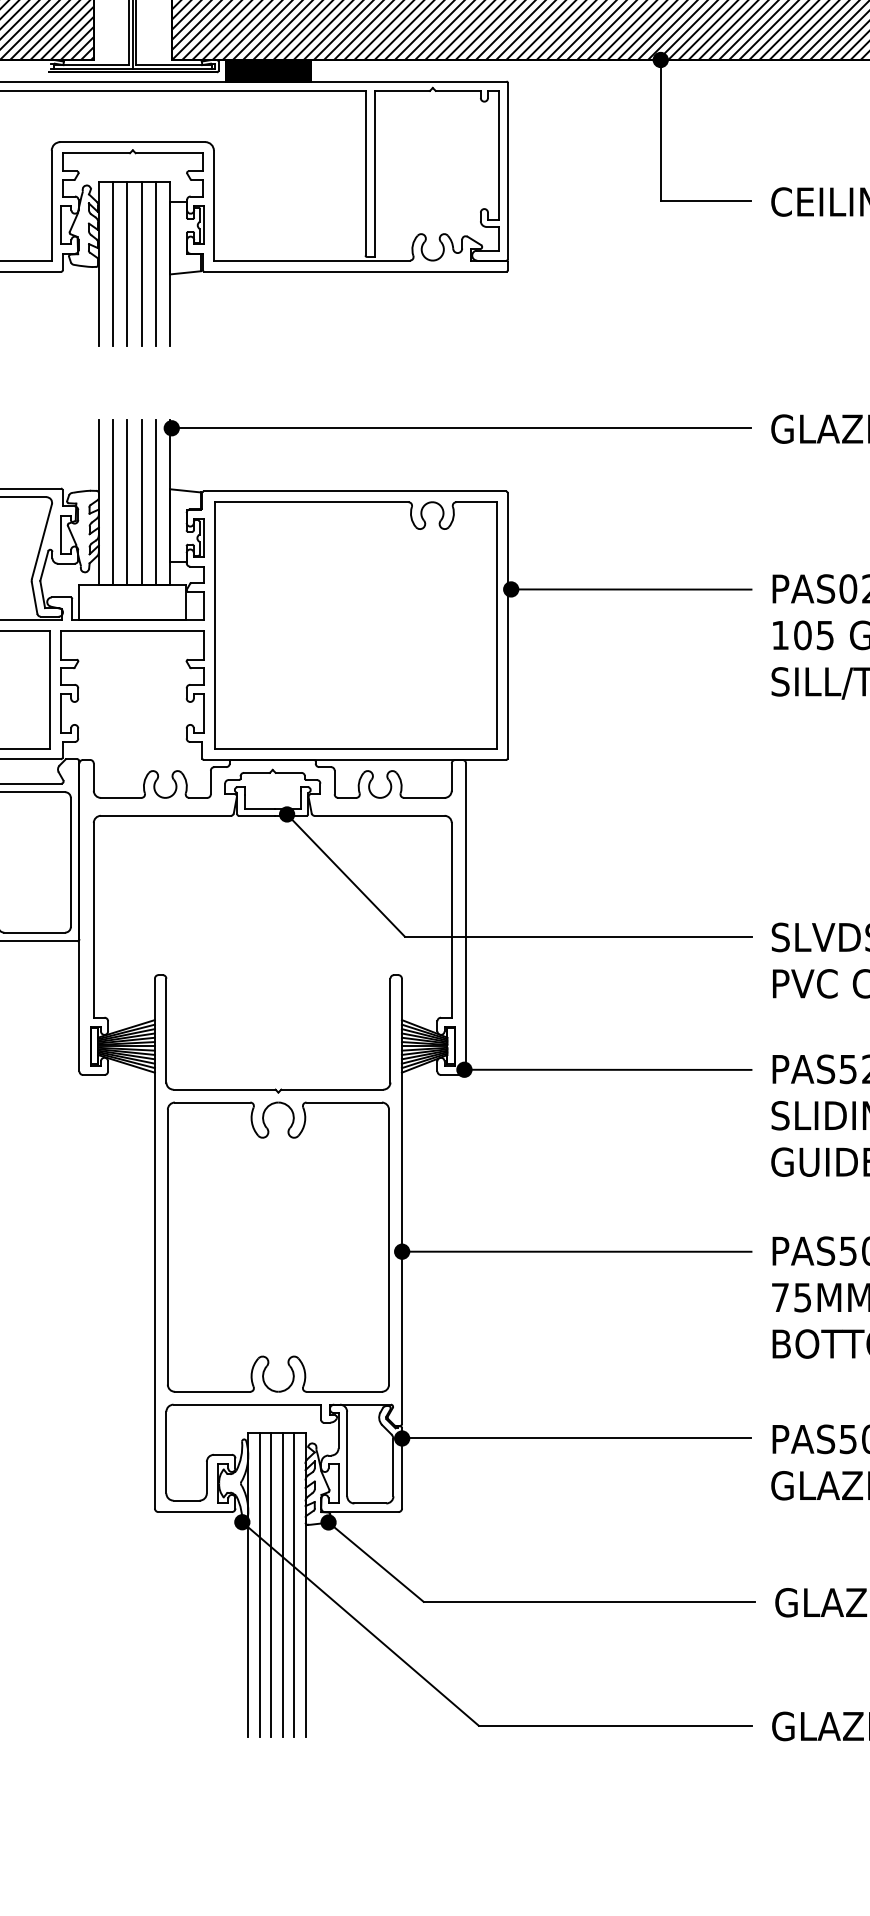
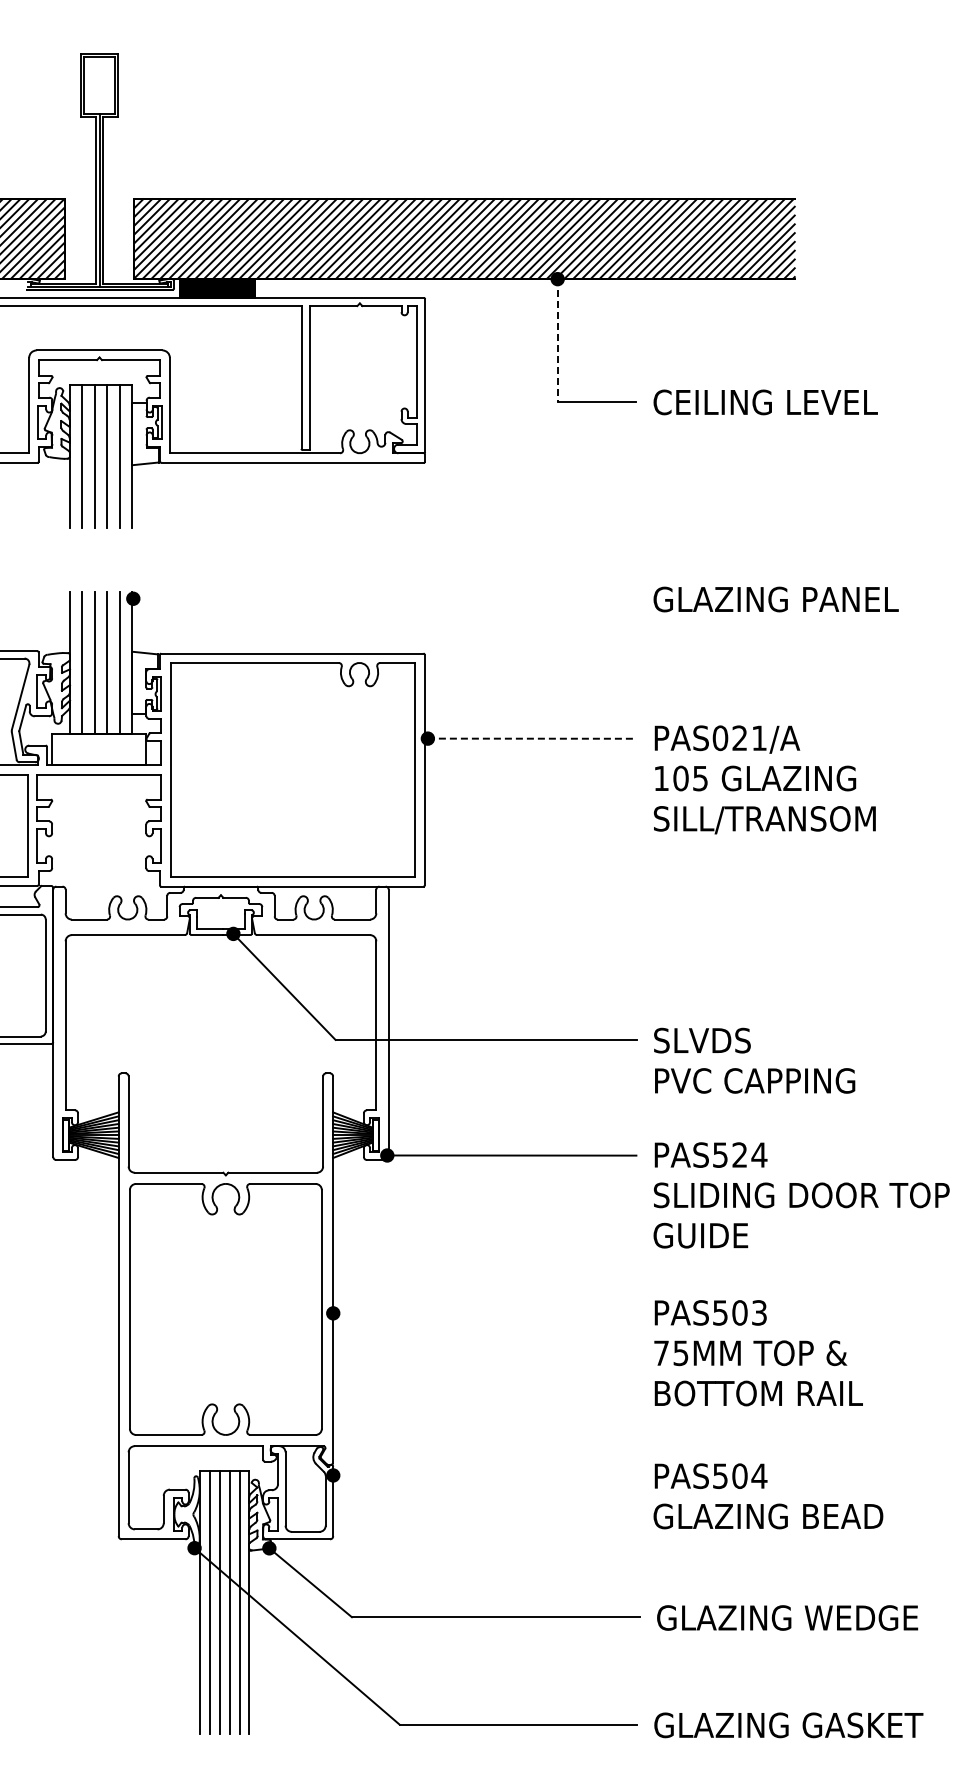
line: (660, 130) -> (557, 340), solid -> dashed
line: (461, 427) -> (384, 598), removed
line: (631, 589) -> (532, 738), solid -> dashed
line: (576, 1251) -> (484, 1313), removed
line: (576, 1438) -> (484, 1475), removed

